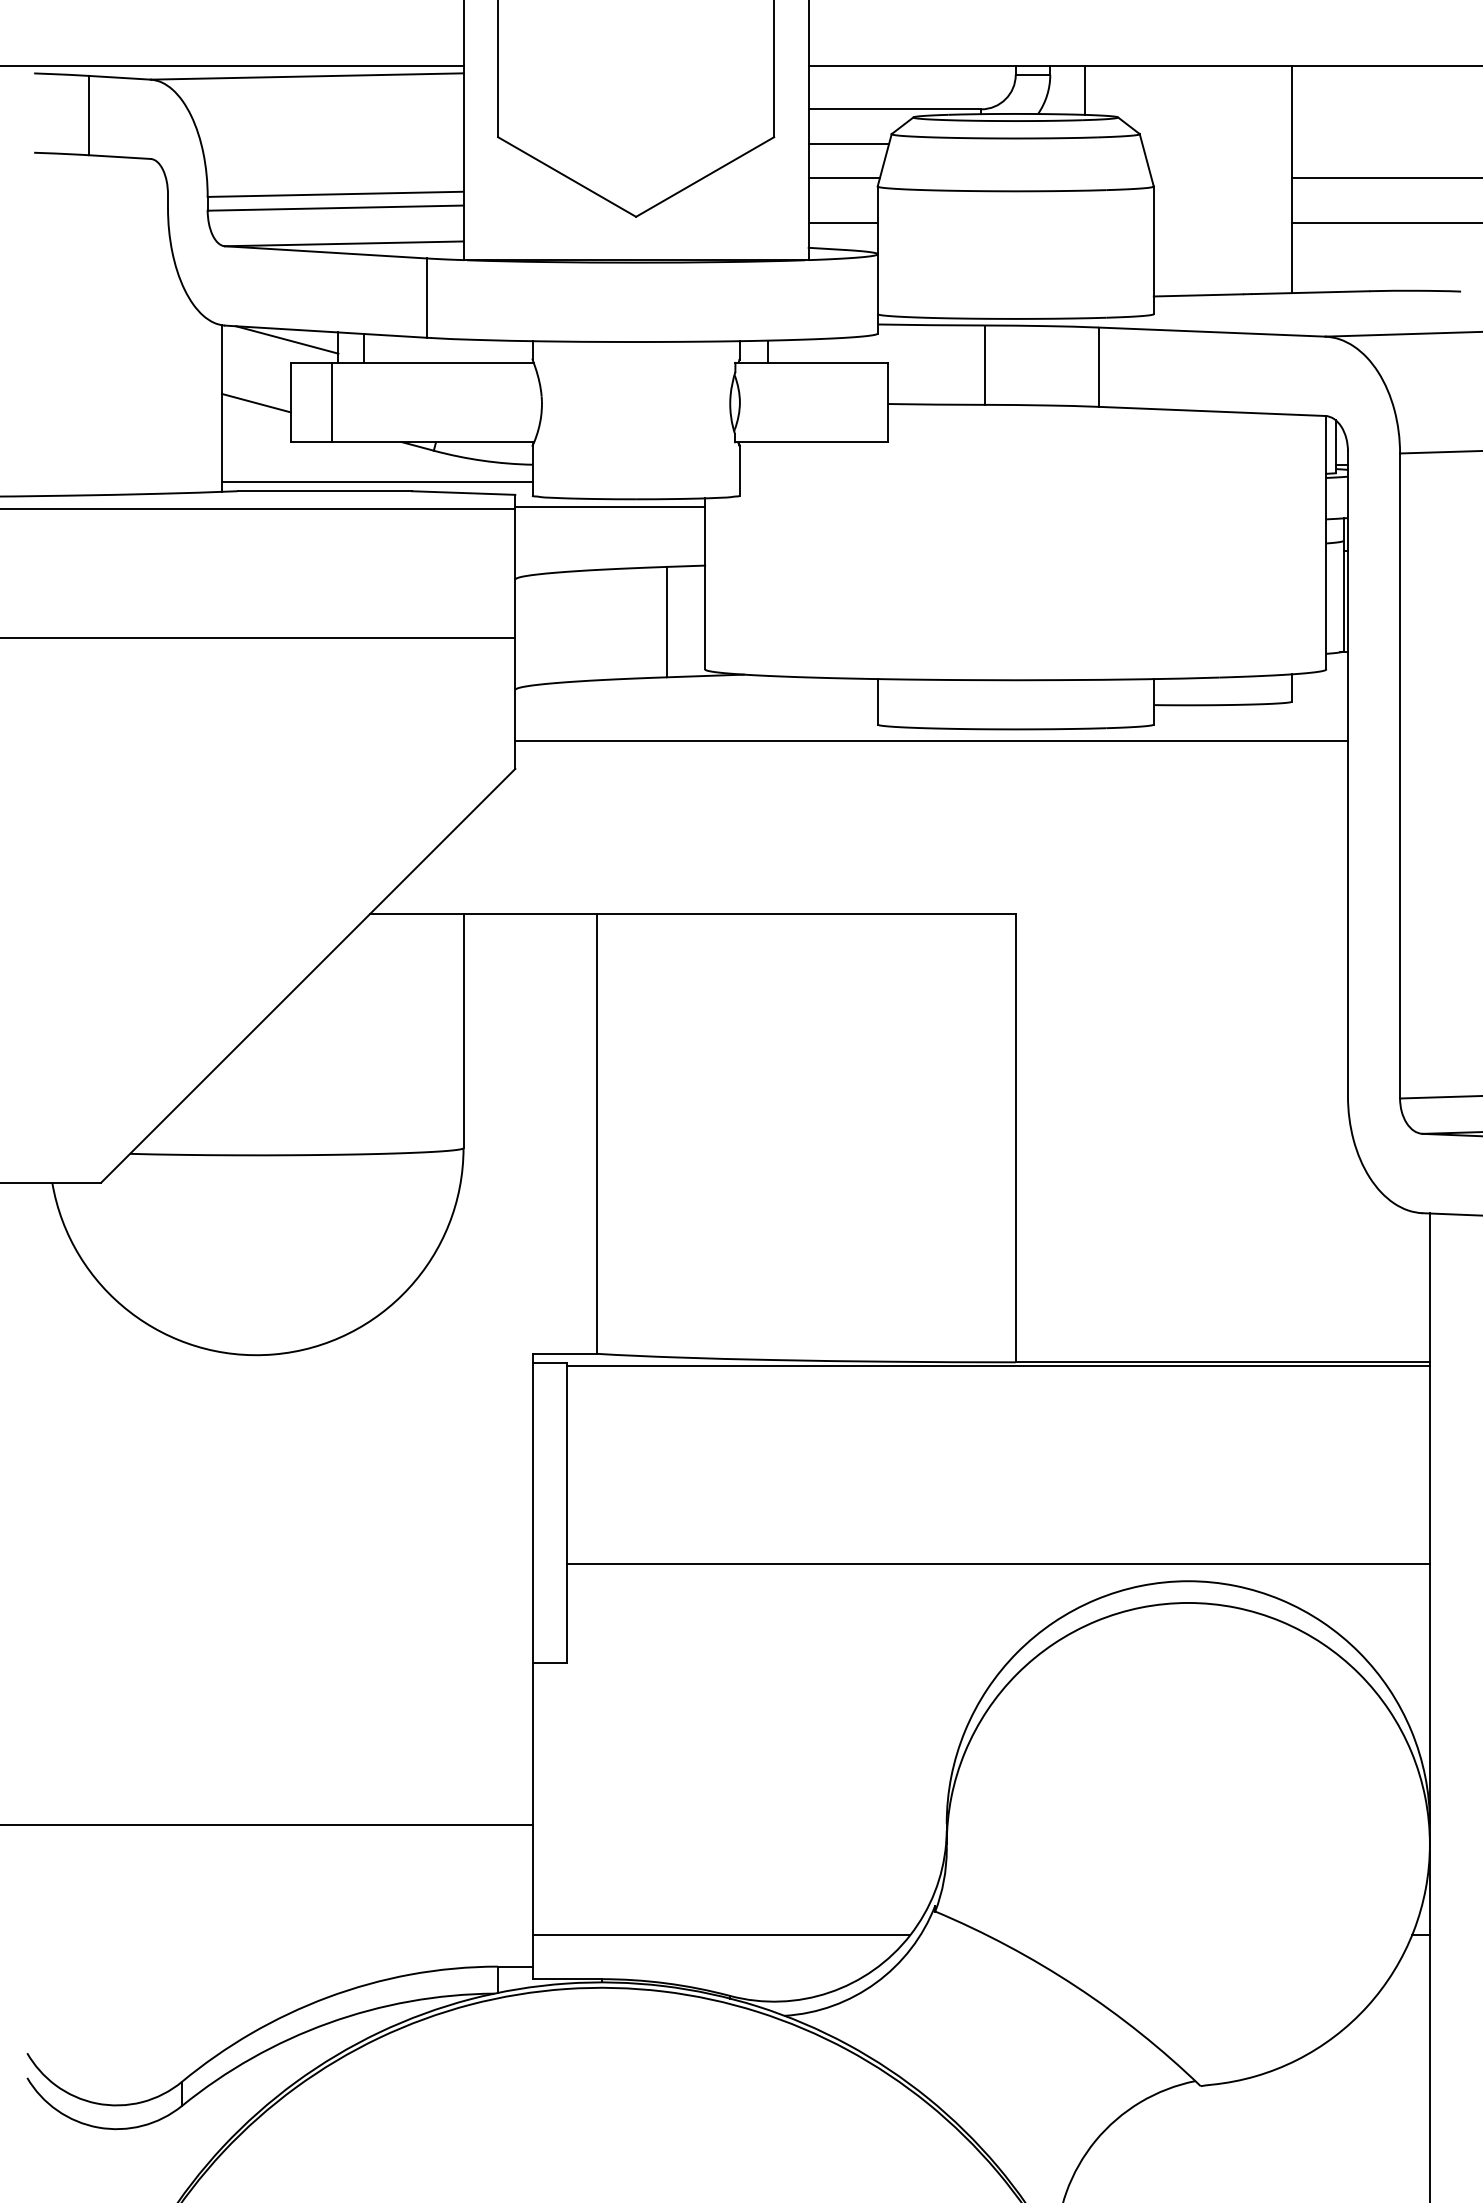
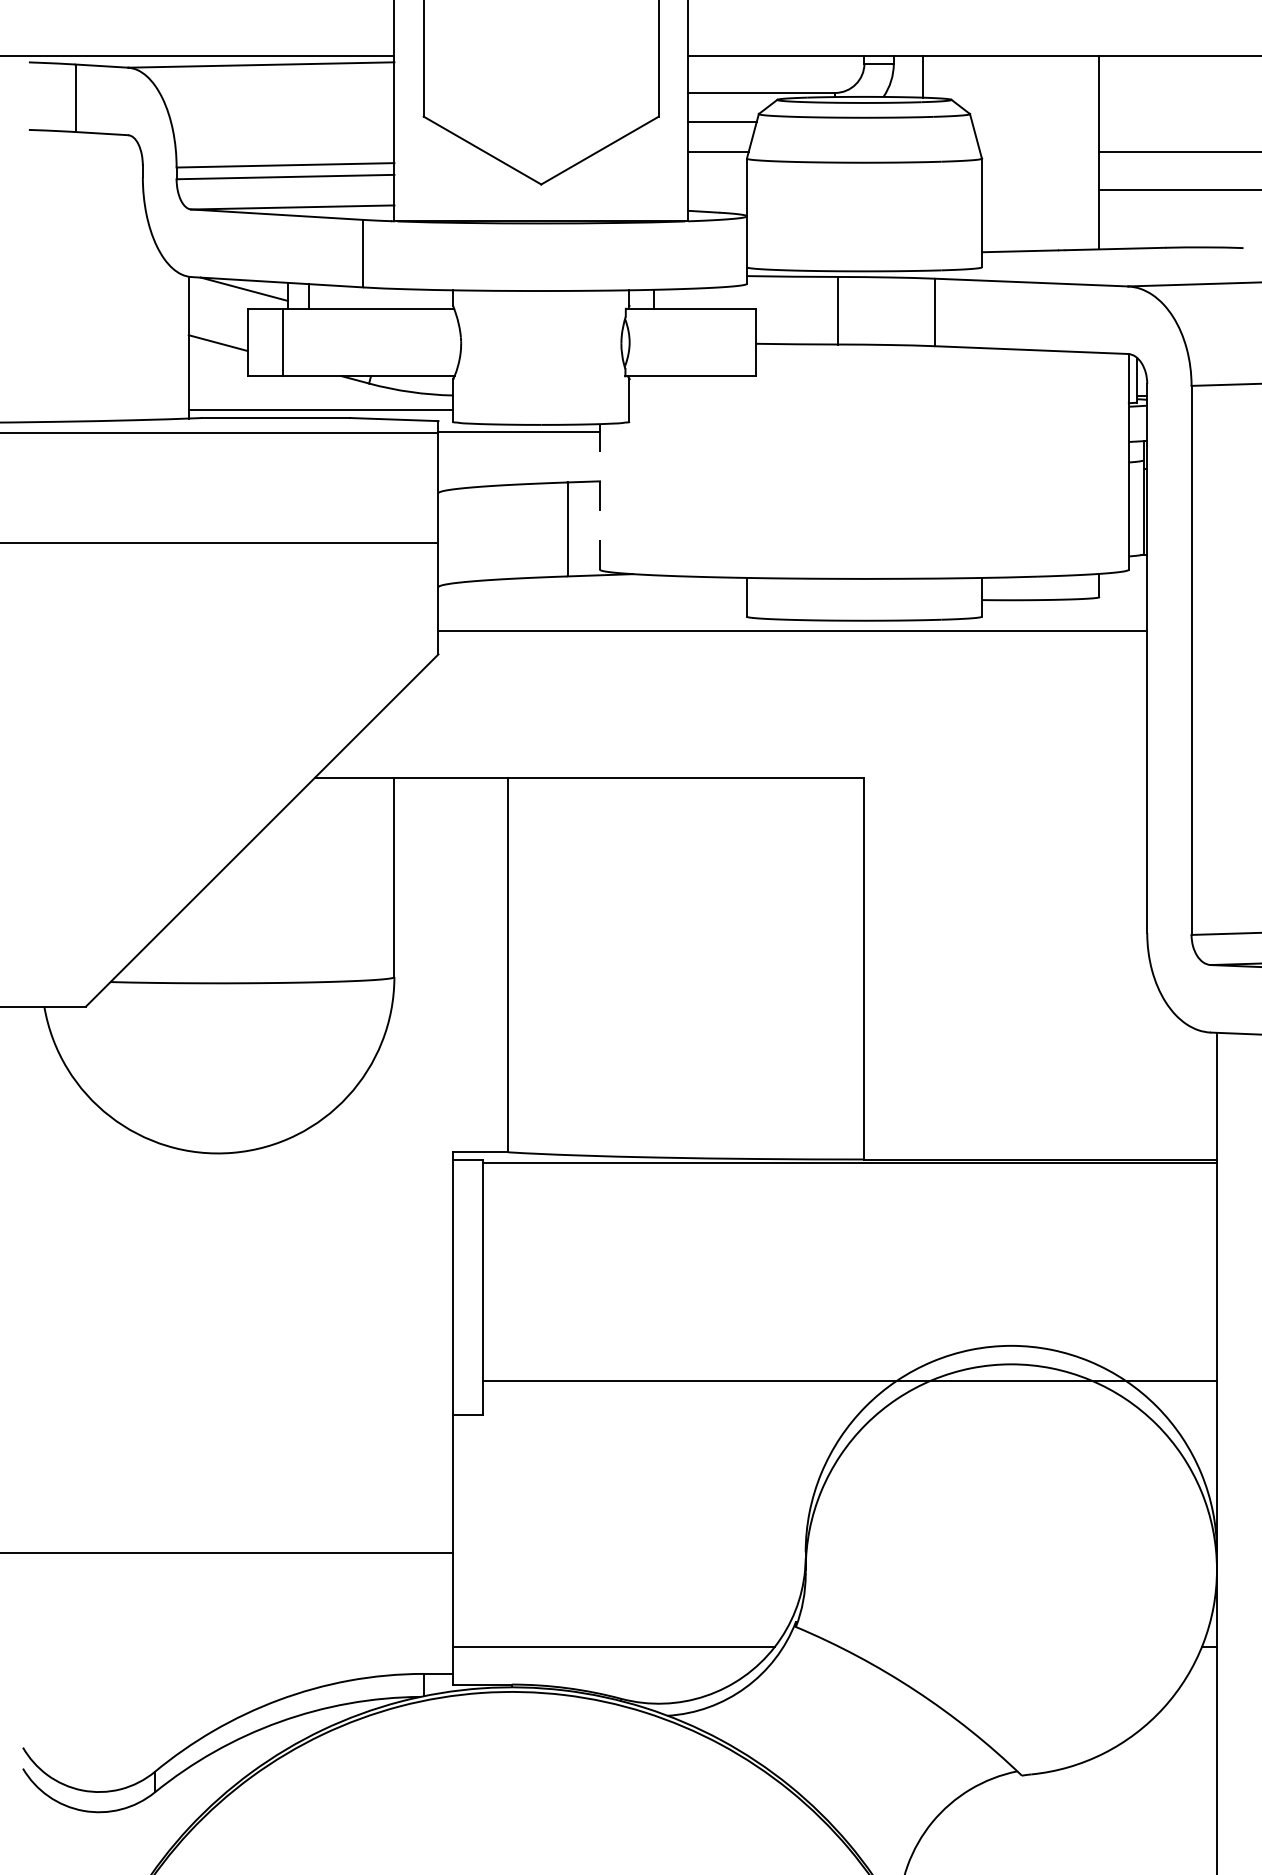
line: (843, 222) -> (717, 189), removed
line: (705, 583) -> (600, 496), solid -> dashed
line: (998, 1564) -> (849, 1381), moved

